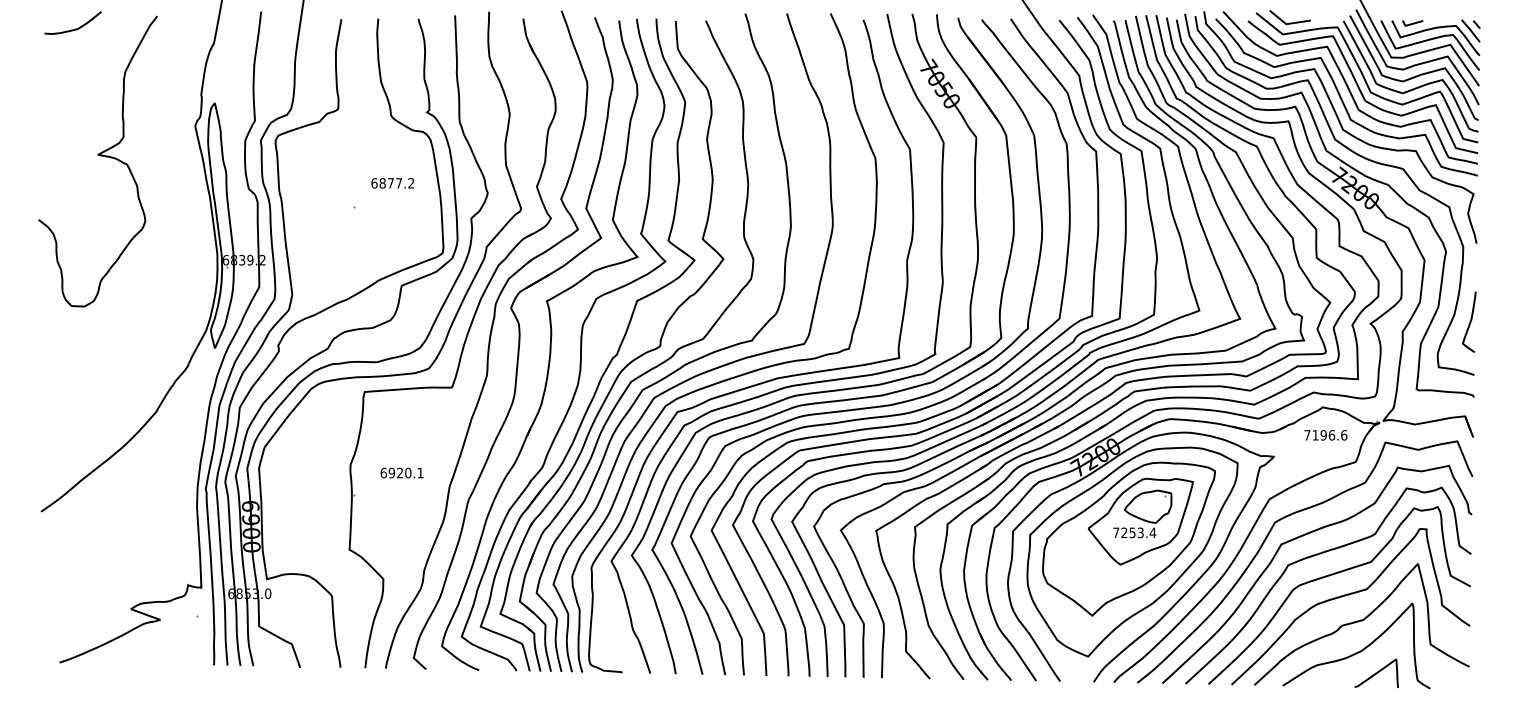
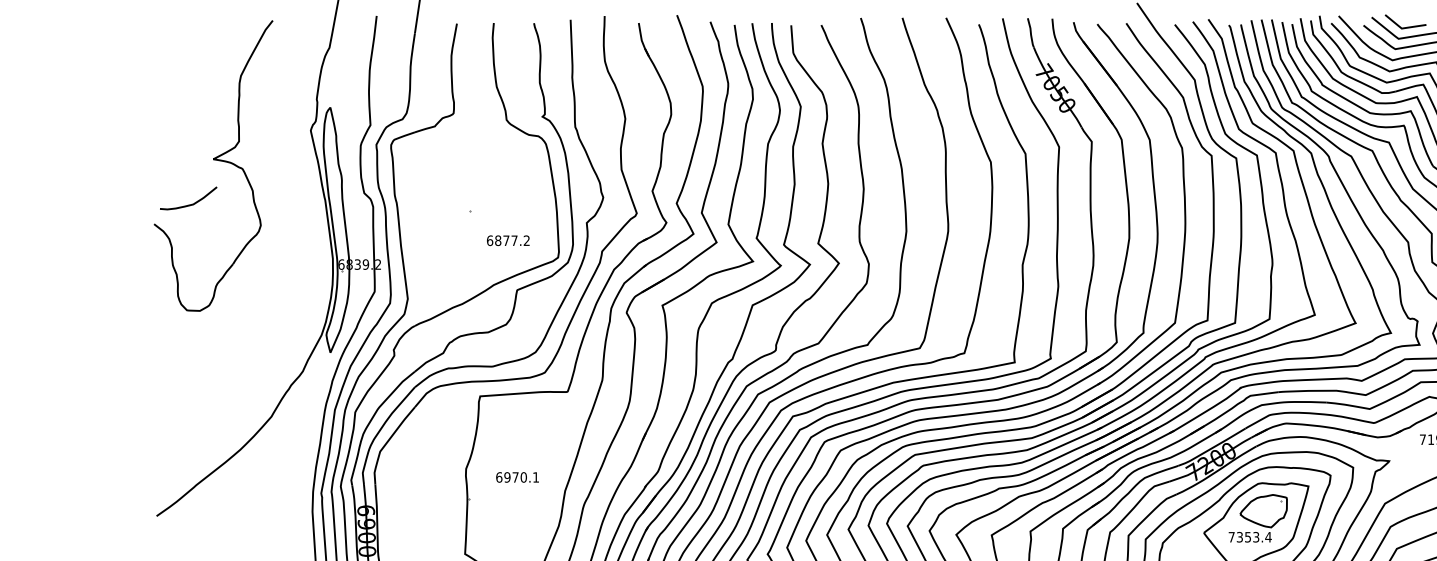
curve: (75, 28) -> (191, 203), moved
text: (392, 183) -> (508, 240), moved
text: (399, 472) -> (515, 476), 6920.1 -> 6970.1
text: (1124, 533) -> (1240, 537), 7253.4 -> 7353.4

